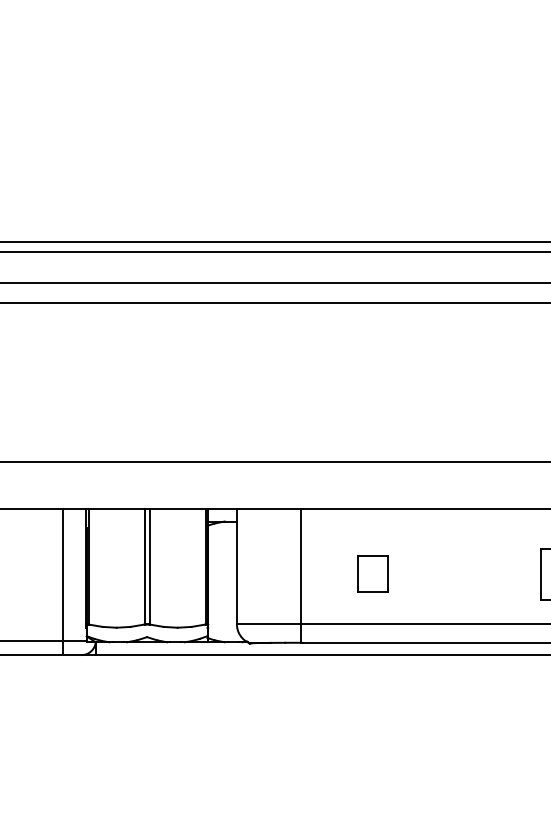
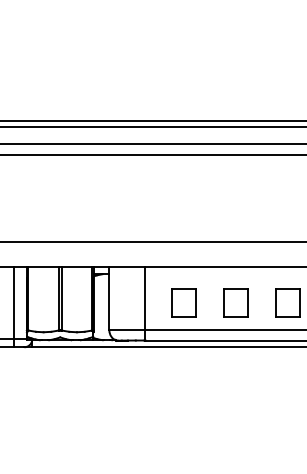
part: (372, 573) -> (183, 302), size x1.43
part: (467, 573) -> (235, 302), added

